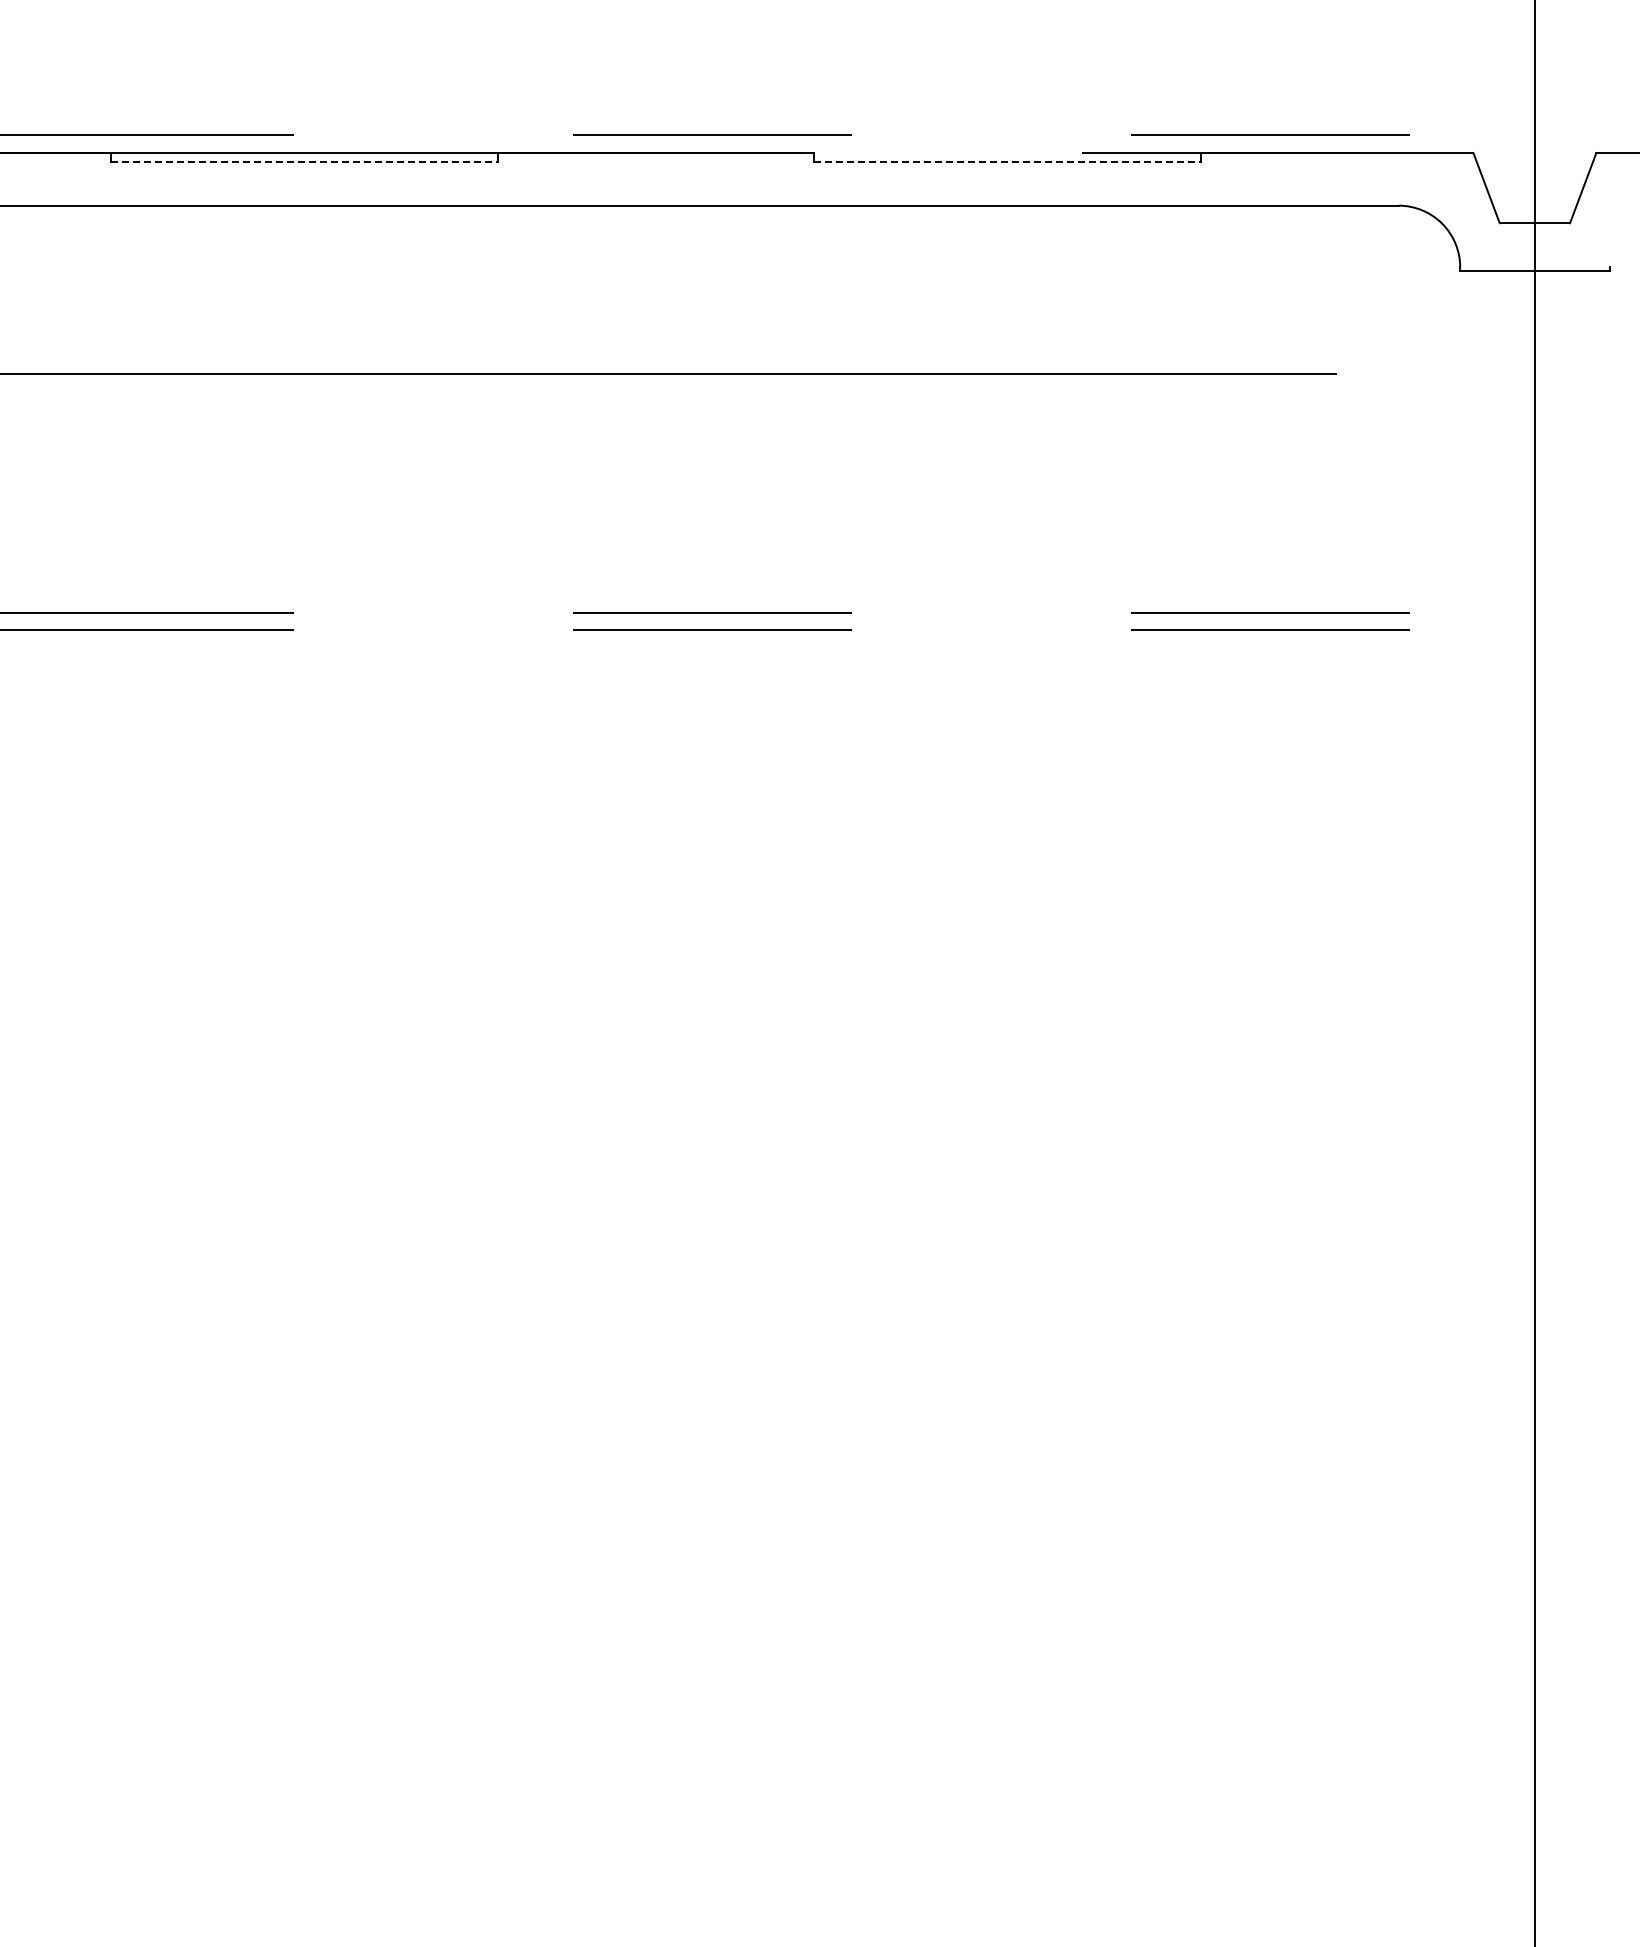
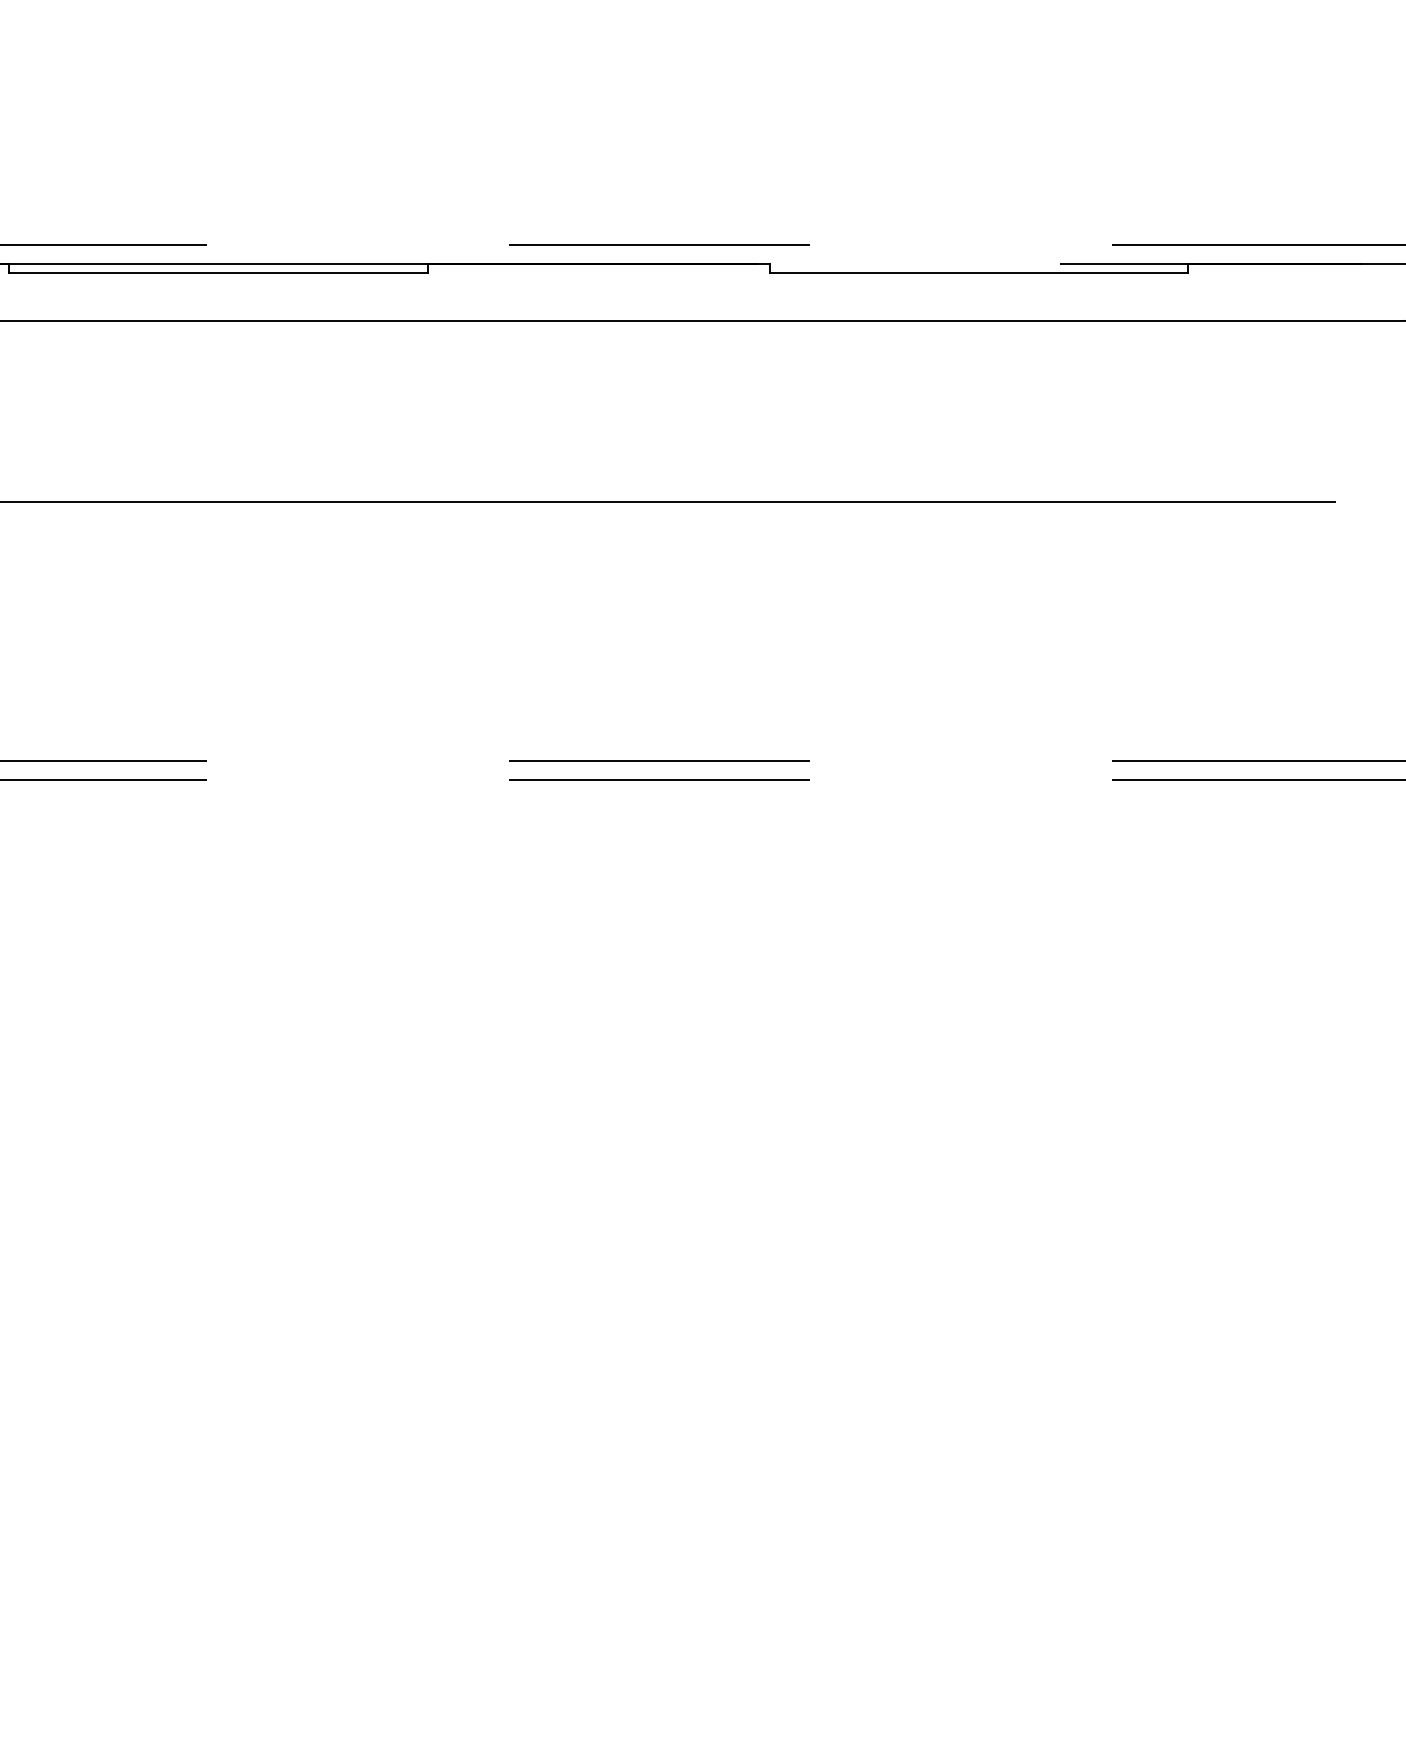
line: (305, 161) -> (219, 273), dashed -> solid
line: (1008, 161) -> (980, 273), dashed -> solid

